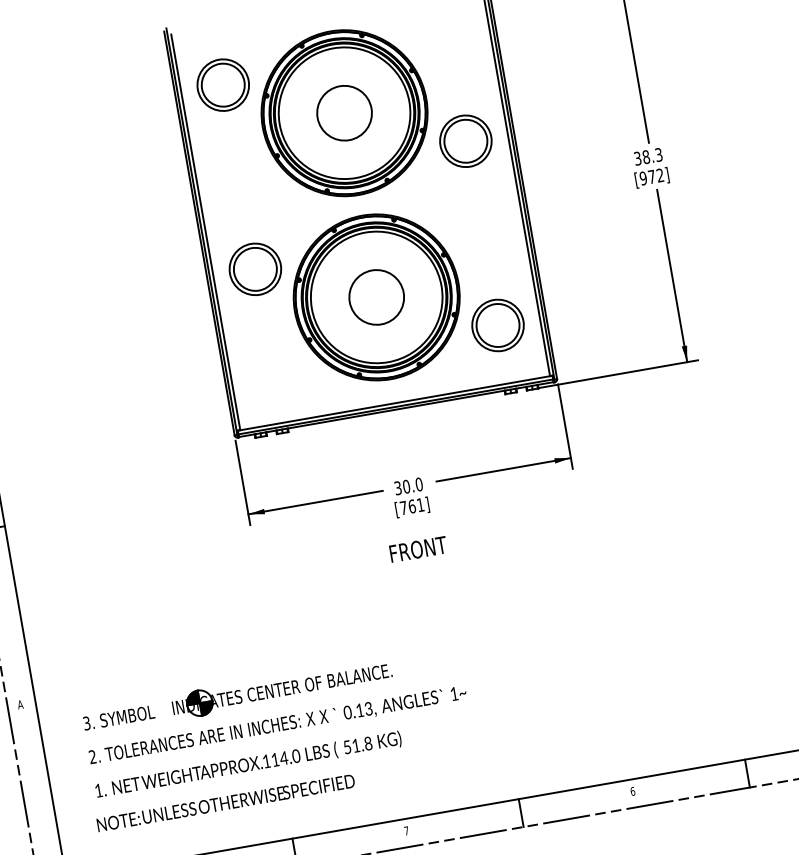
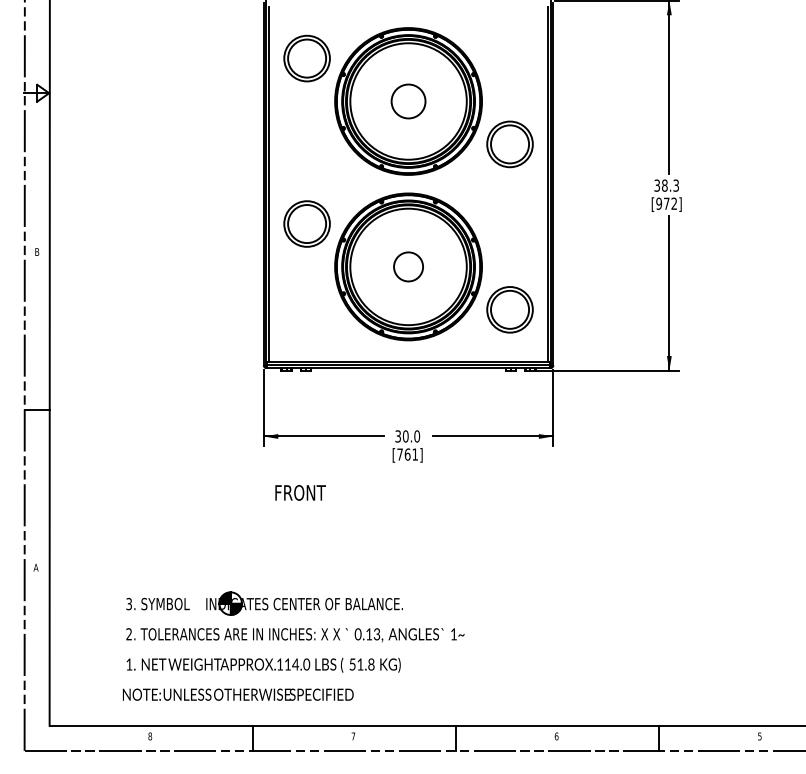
circle: (344, 113) -> (408, 101), size x0.7
circle: (376, 296) -> (408, 266), size x0.6
text: (418, 548) -> (300, 492), moved
part: (277, 737) -> (293, 645), moved

